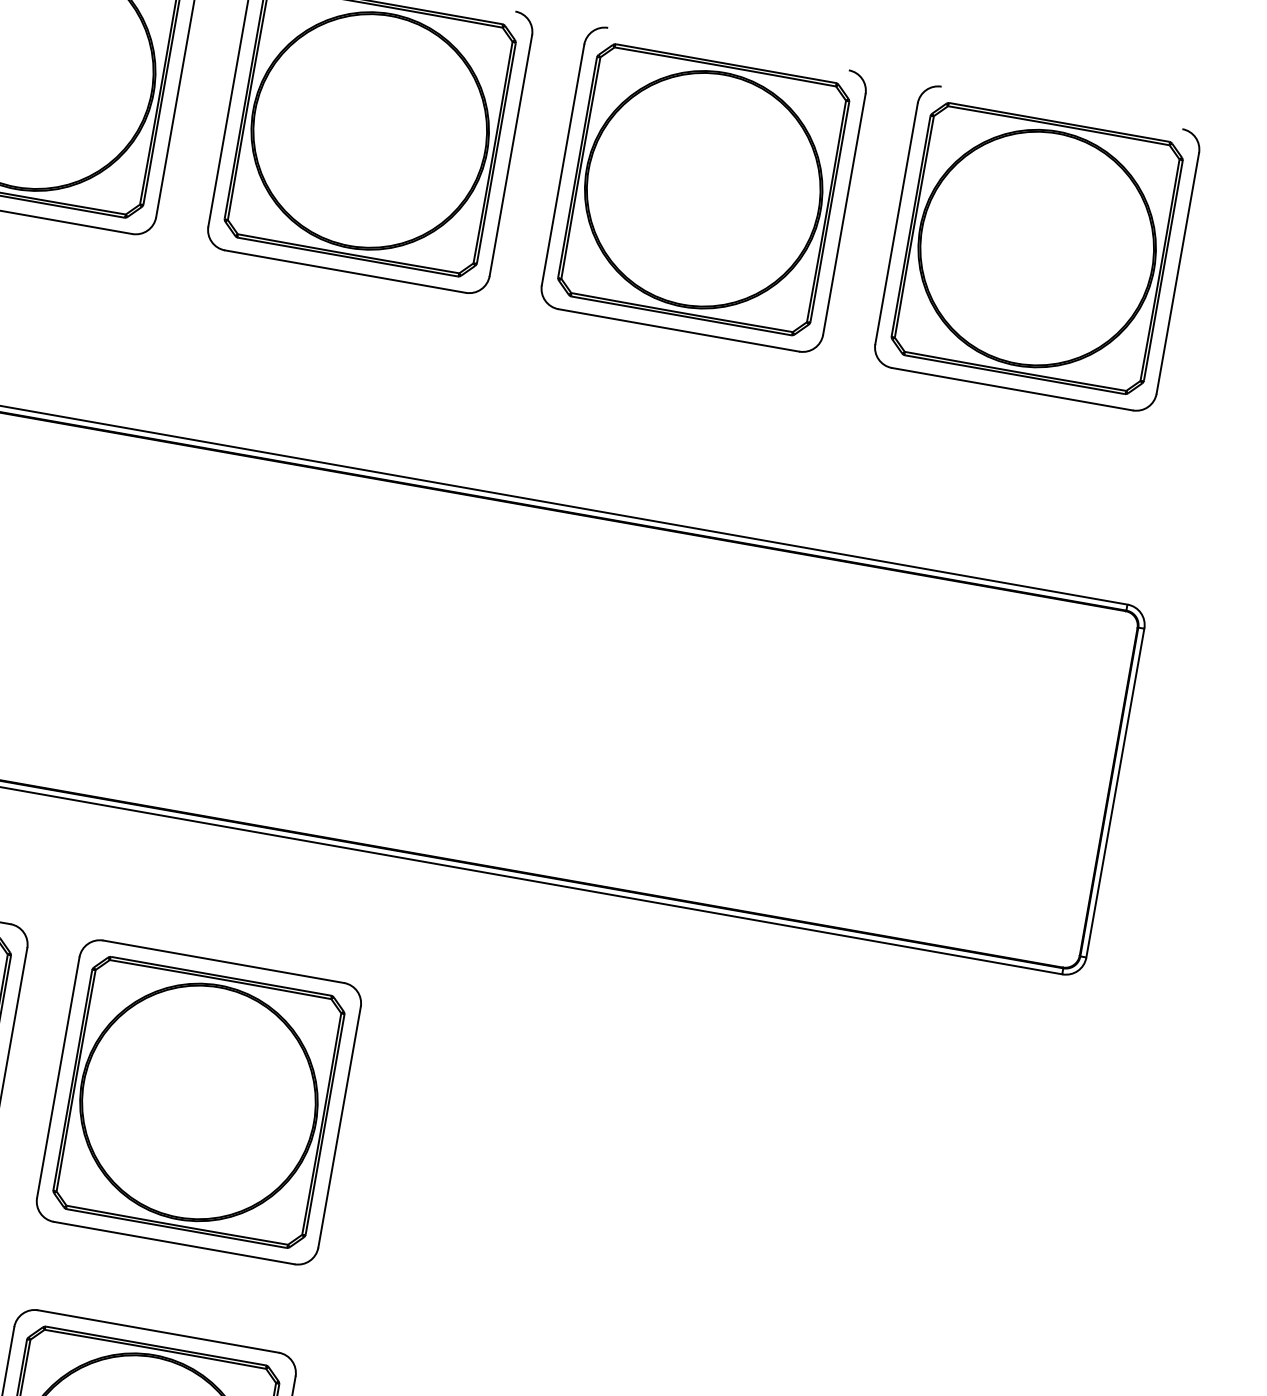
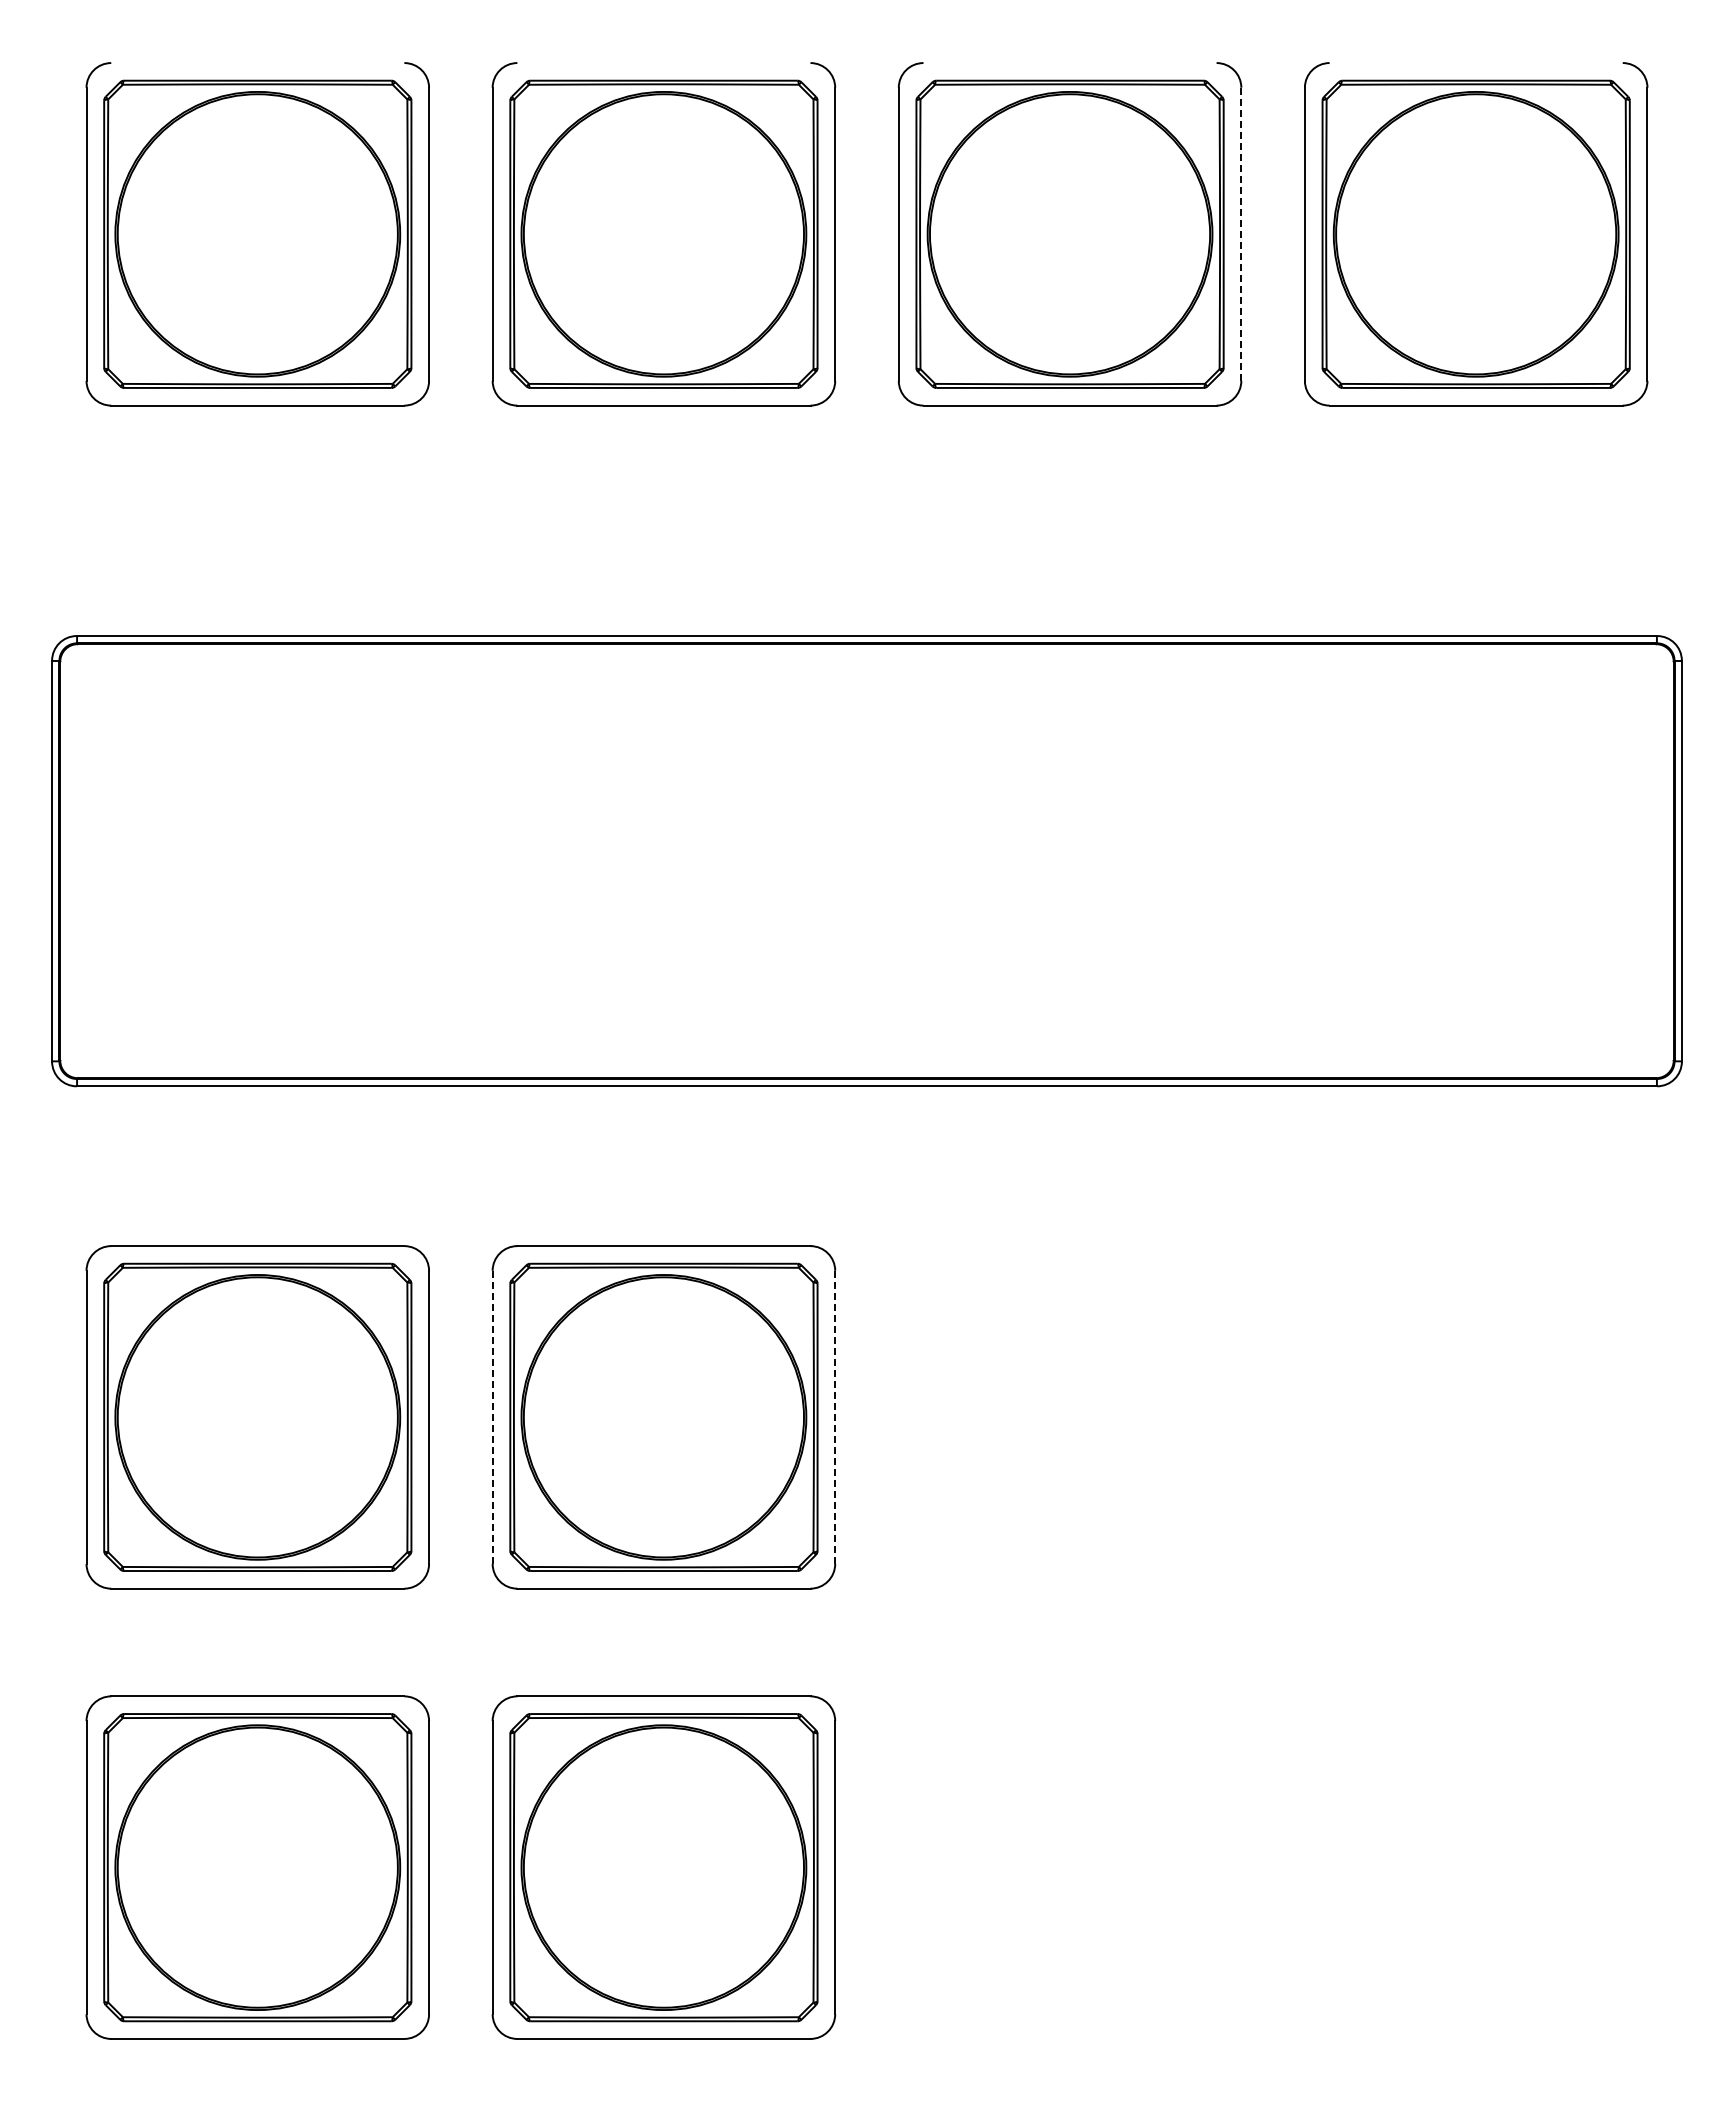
line: (844, 214) -> (1241, 234), solid -> dashed
line: (58, 1077) -> (492, 1417), solid -> dashed
line: (339, 1127) -> (835, 1417), solid -> dashed

